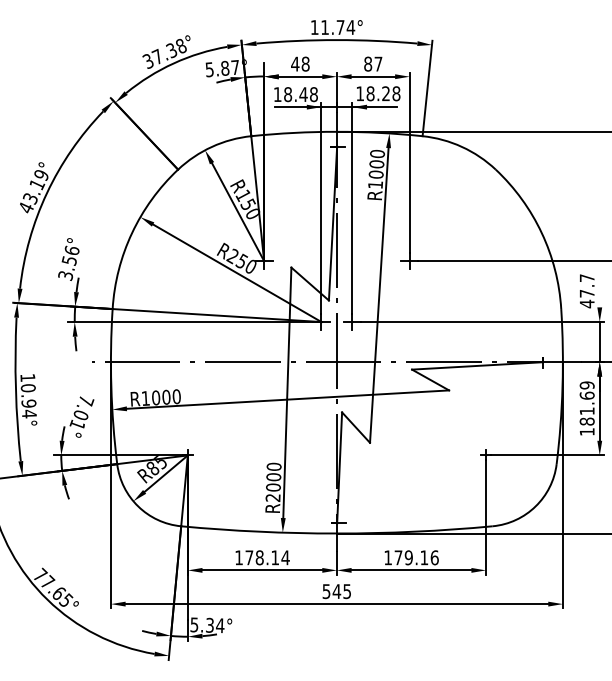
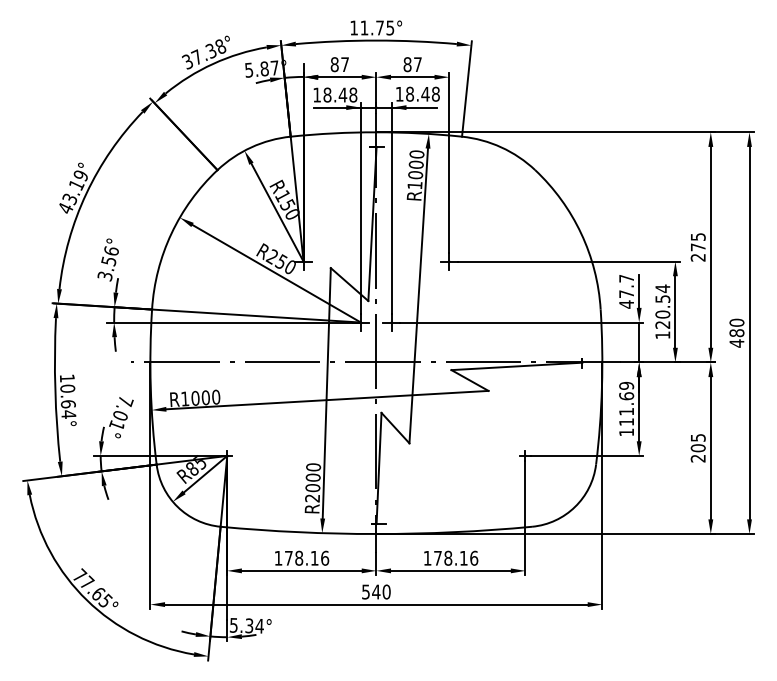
text: (351, 27) -> (390, 27), 11.74° -> 11.75°
text: (300, 64) -> (339, 64), 48 -> 87
text: (386, 93) -> (425, 93), 18.28 -> 18.48
line: (600, 290) -> (639, 290), added
text: (28, 404) -> (67, 404), 10.94° -> 10.64°
text: (587, 422) -> (626, 422), 181.69 -> 111.69
text: (285, 557) -> (324, 557), 178.14 -> 178.16
text: (409, 558) -> (448, 558), 179.16 -> 178.16
text: (347, 591) -> (386, 591), 545 -> 540

